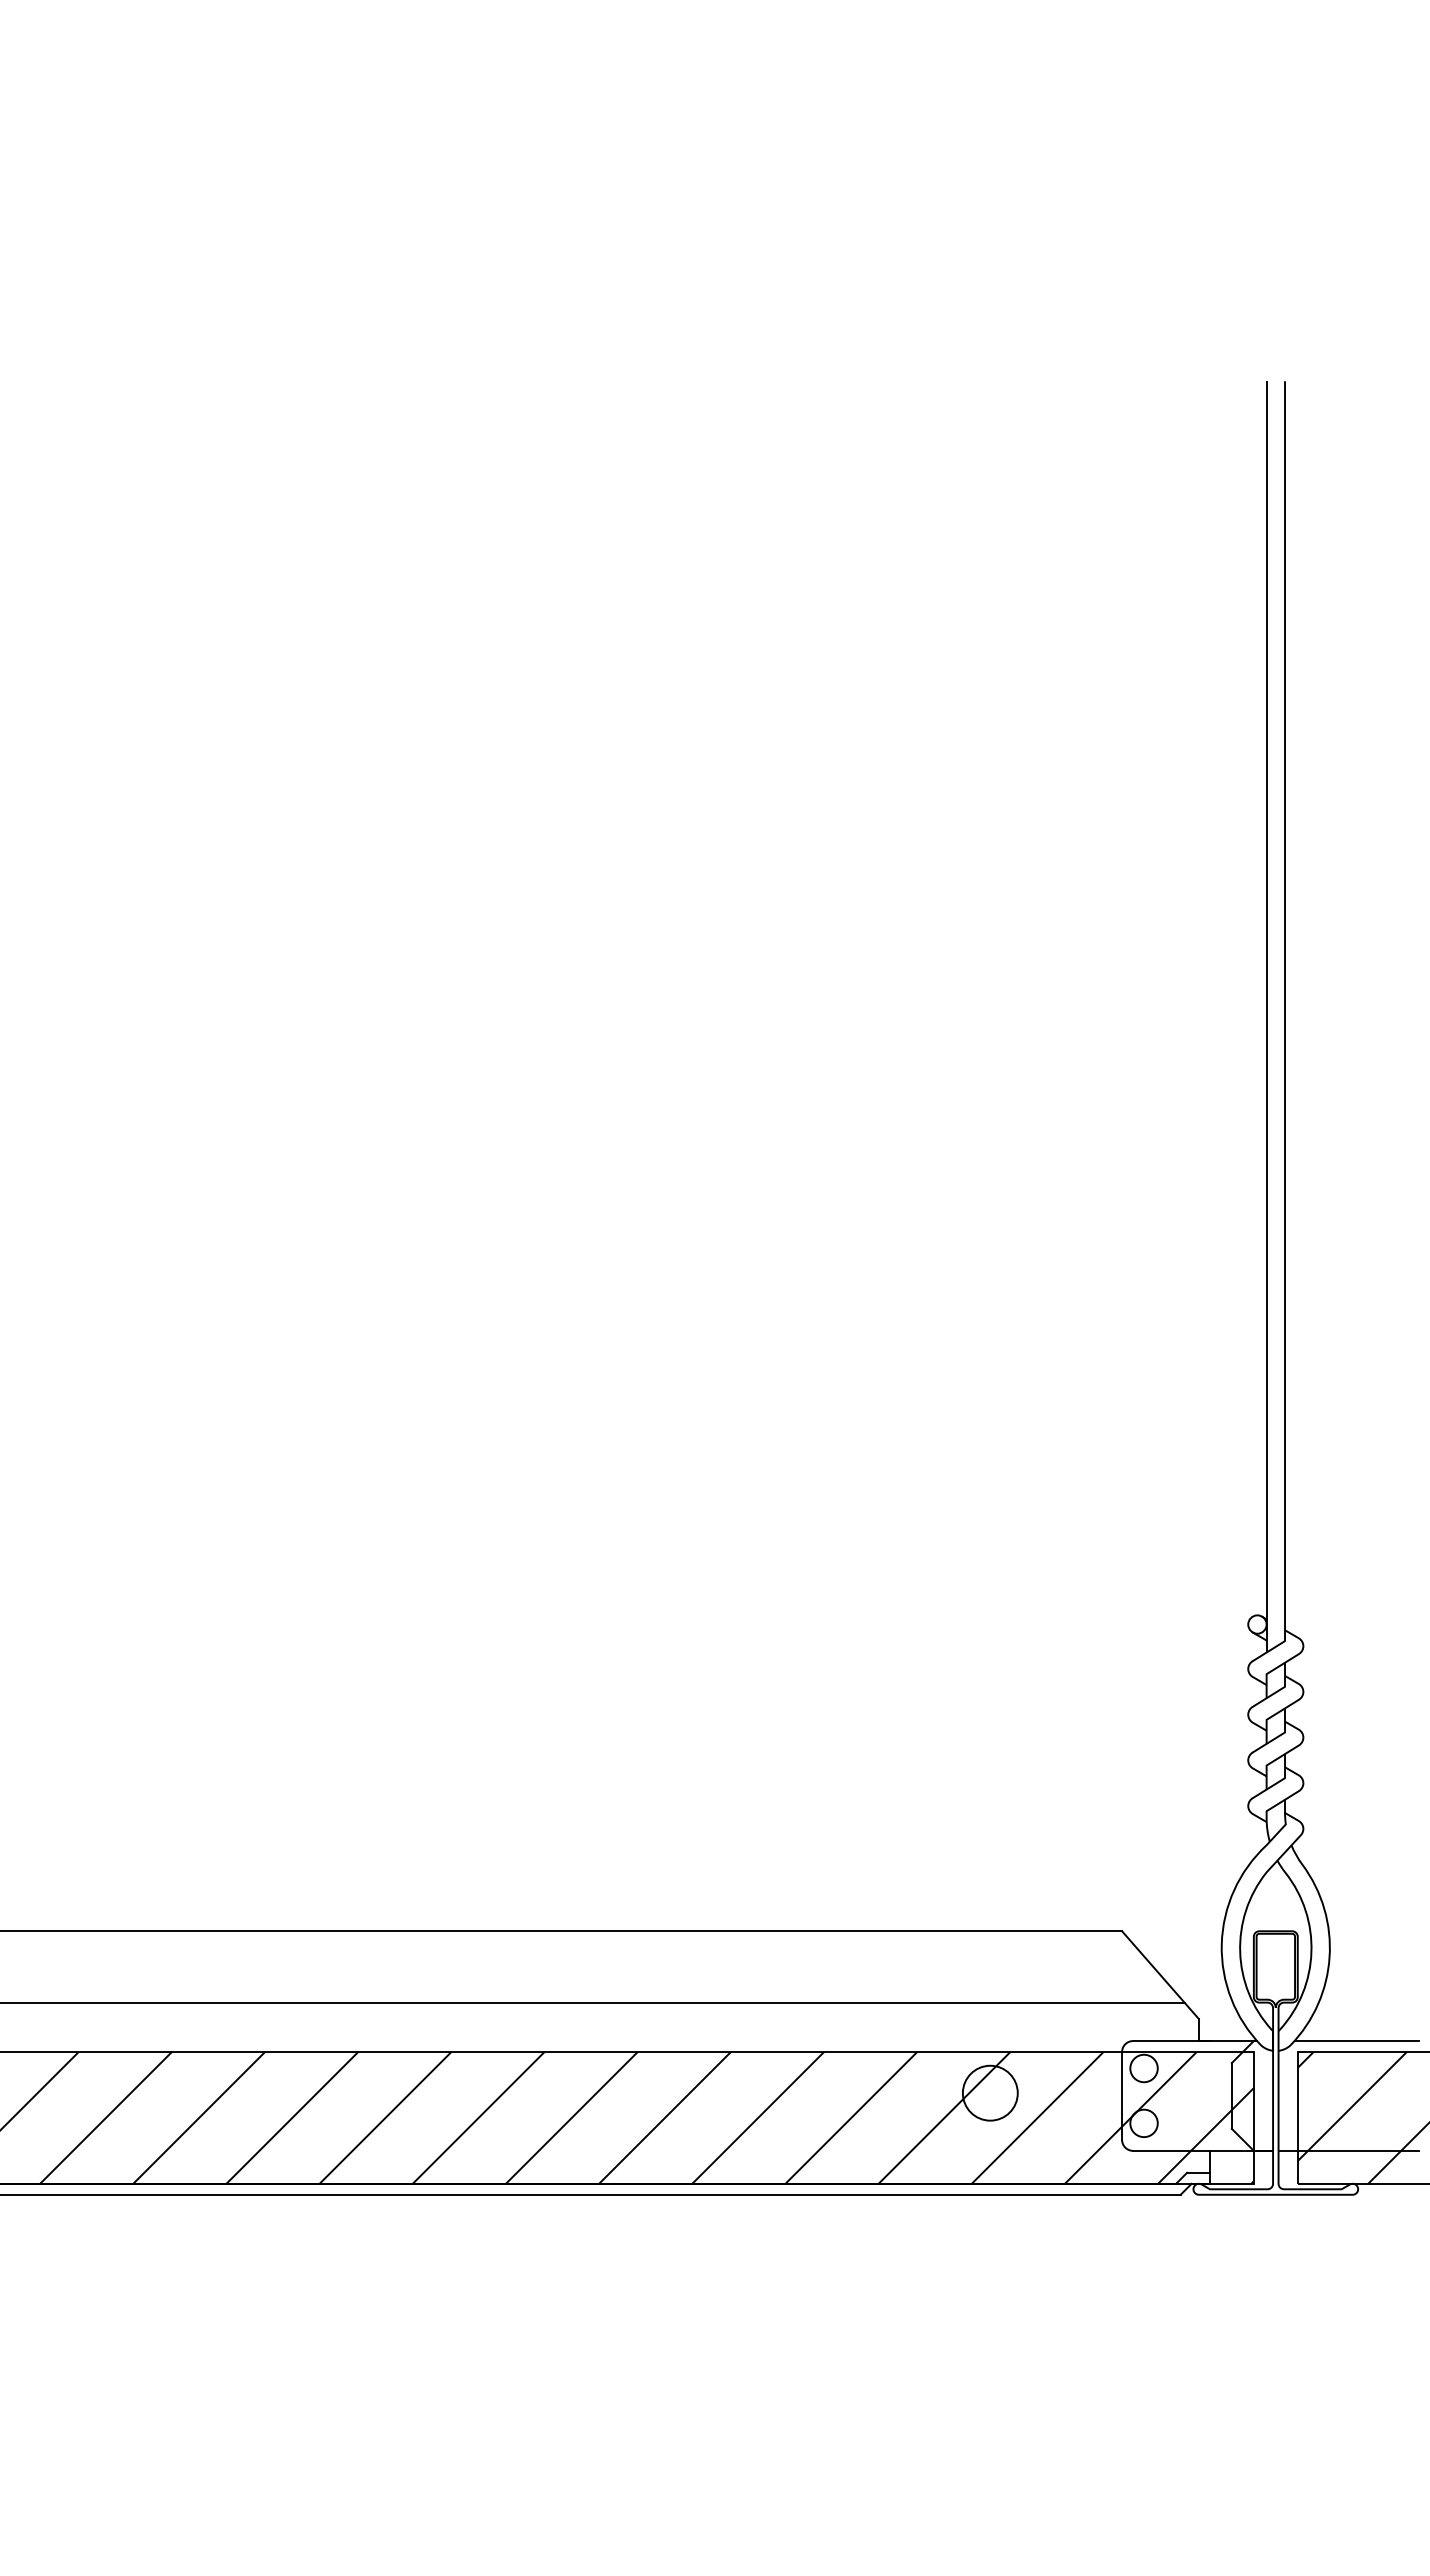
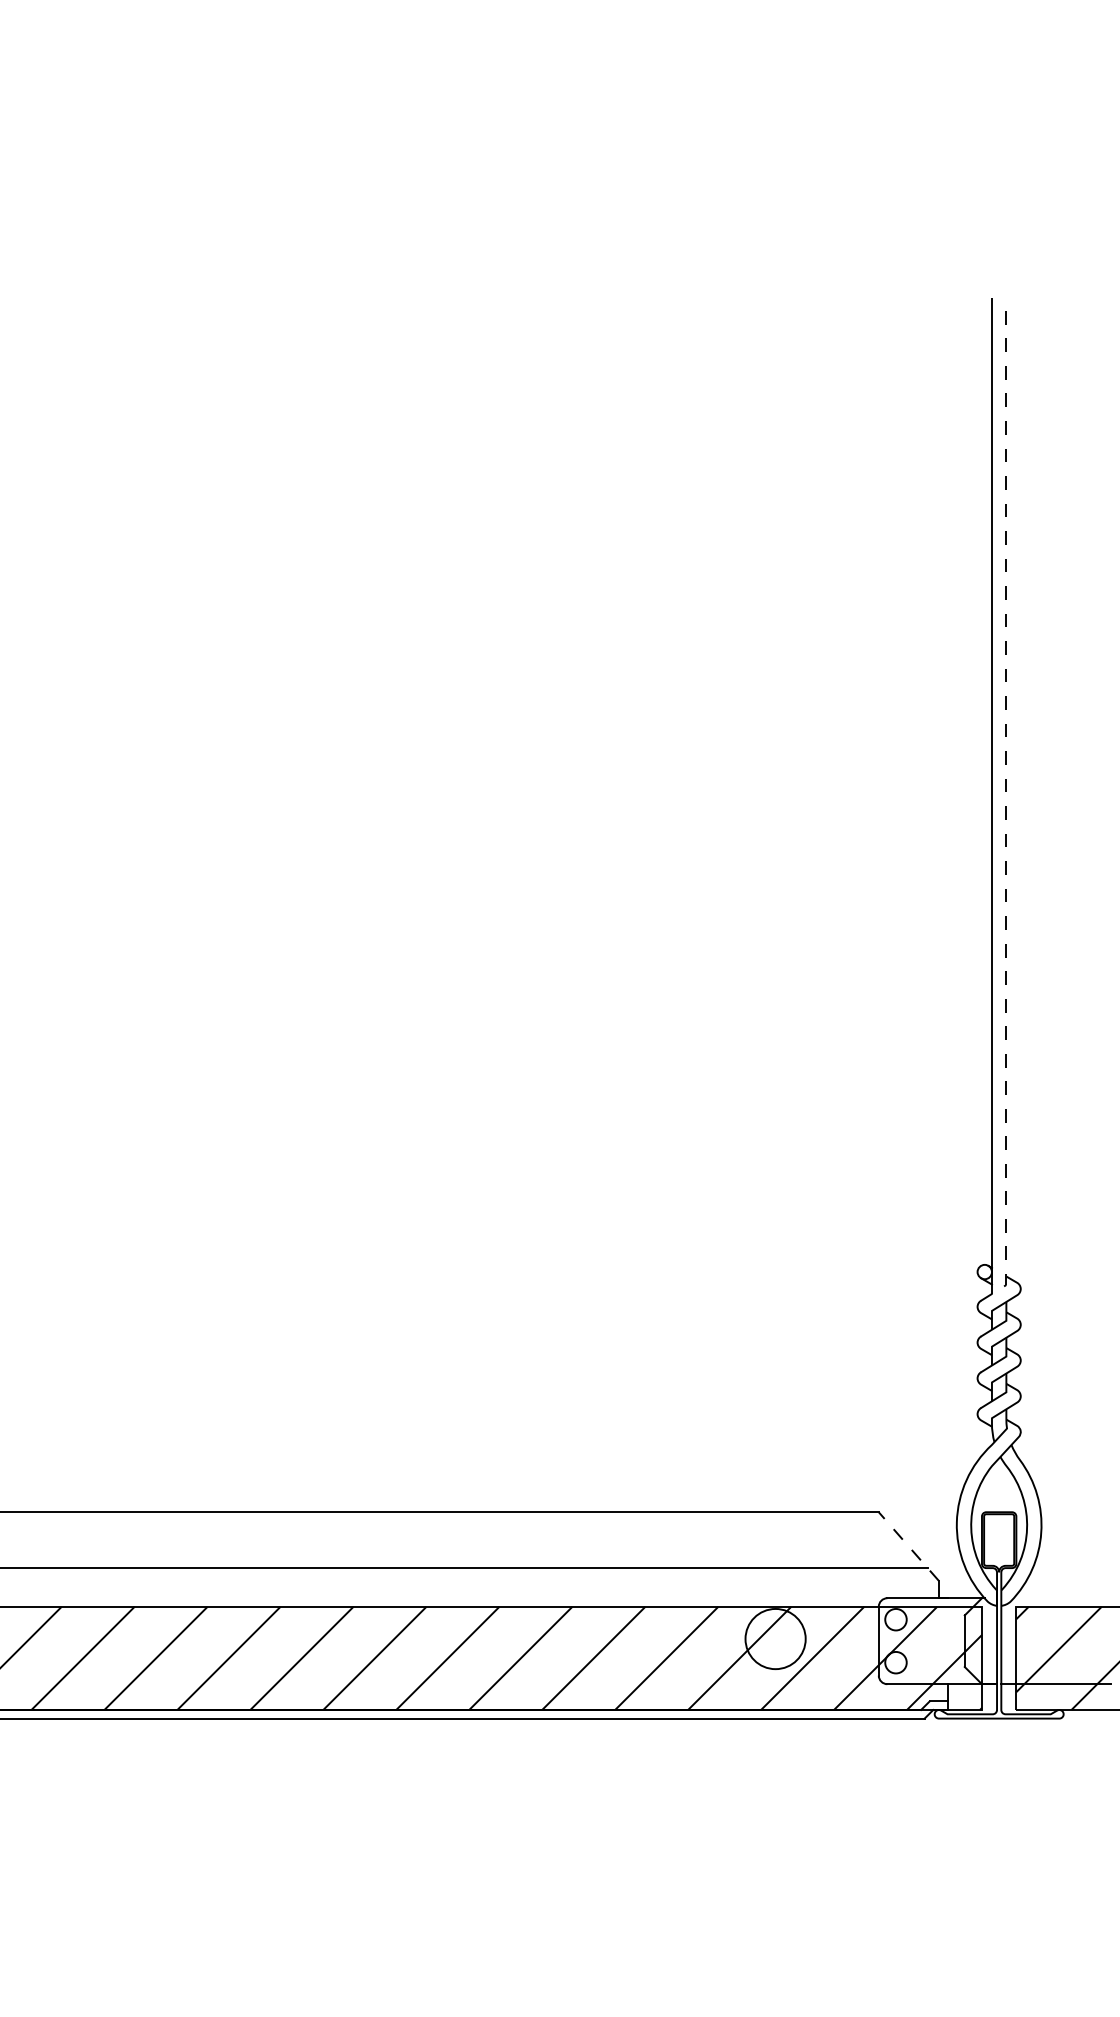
line: (1285, 1031) -> (1006, 807), solid -> dashed
line: (1160, 1974) -> (908, 1546), solid -> dashed
line: (1356, 2041) -> (1062, 1598), removed
circle: (989, 2092) -> (774, 1638), size x1.4

